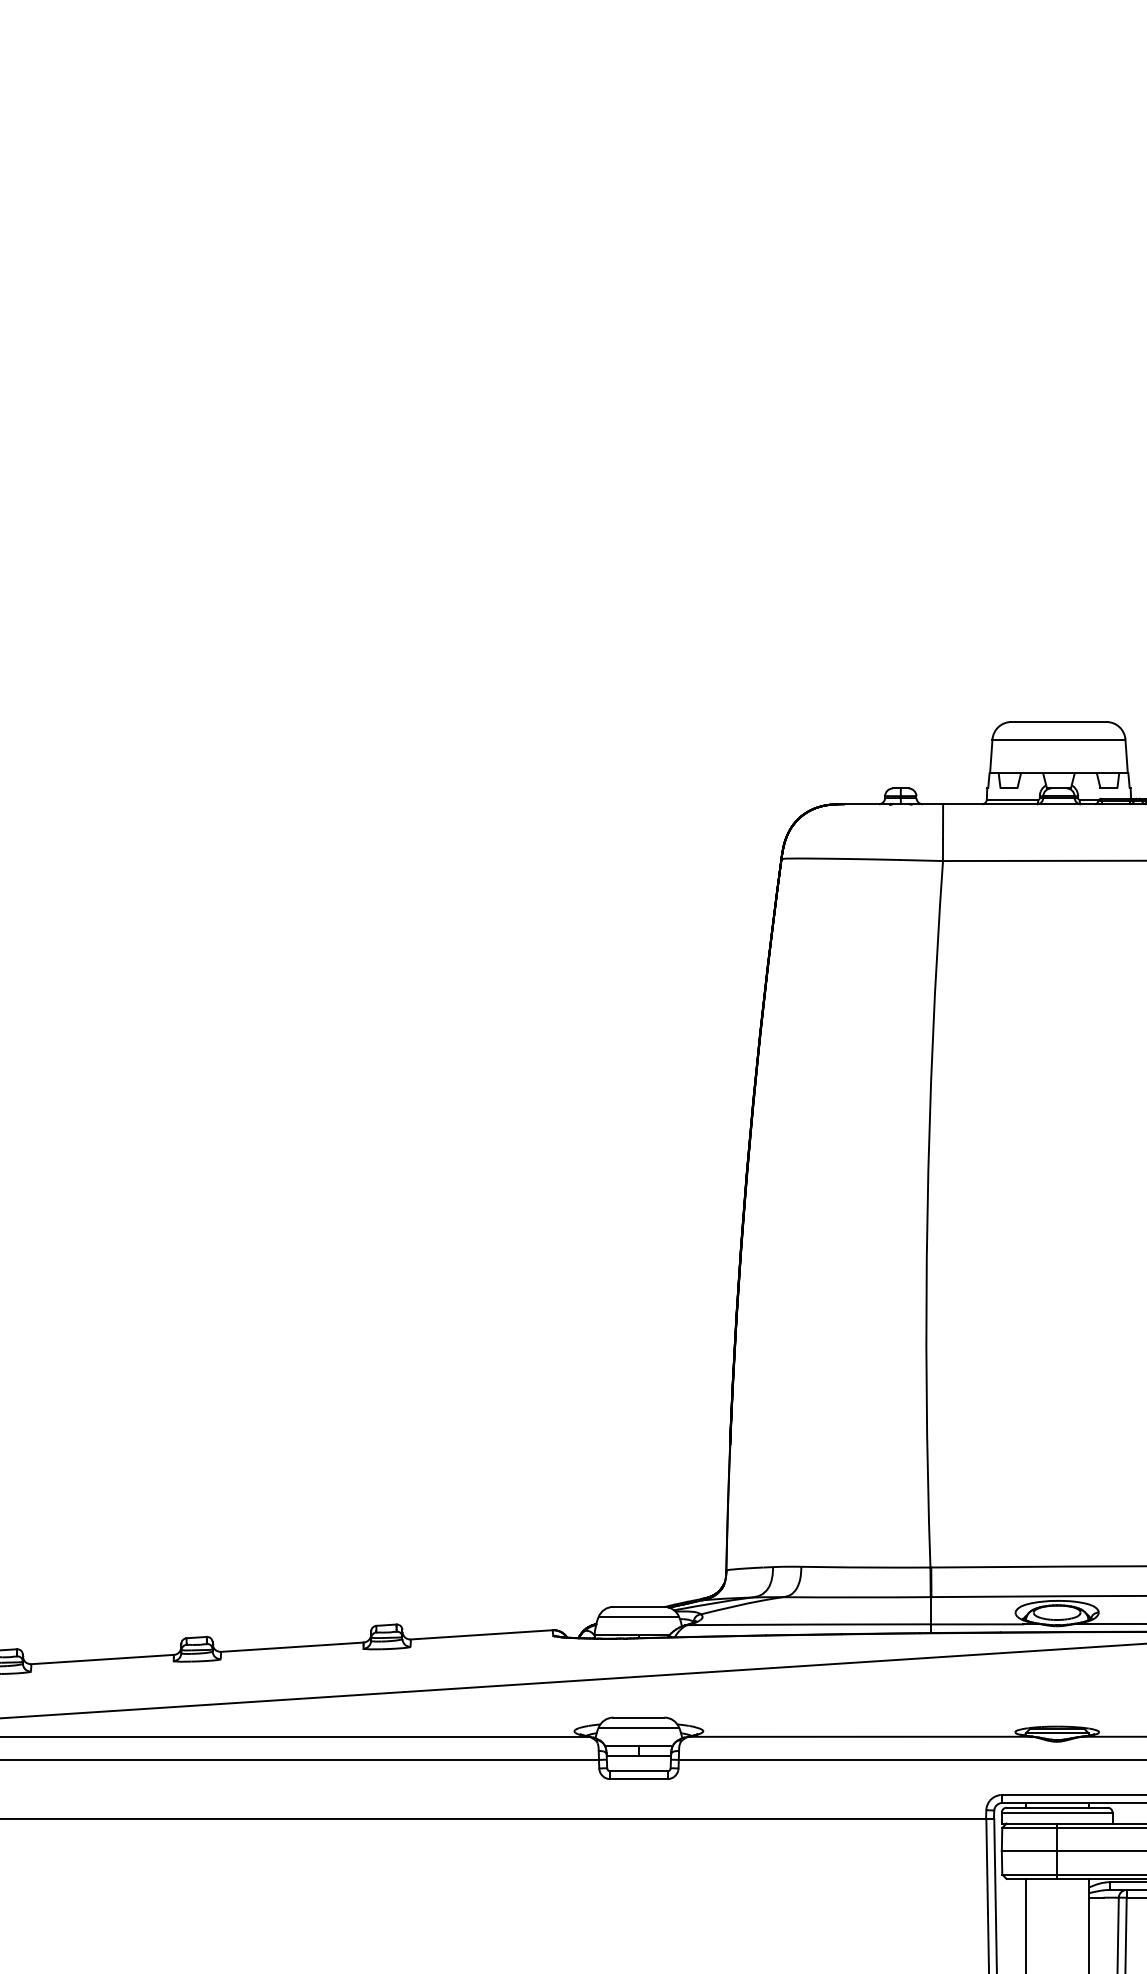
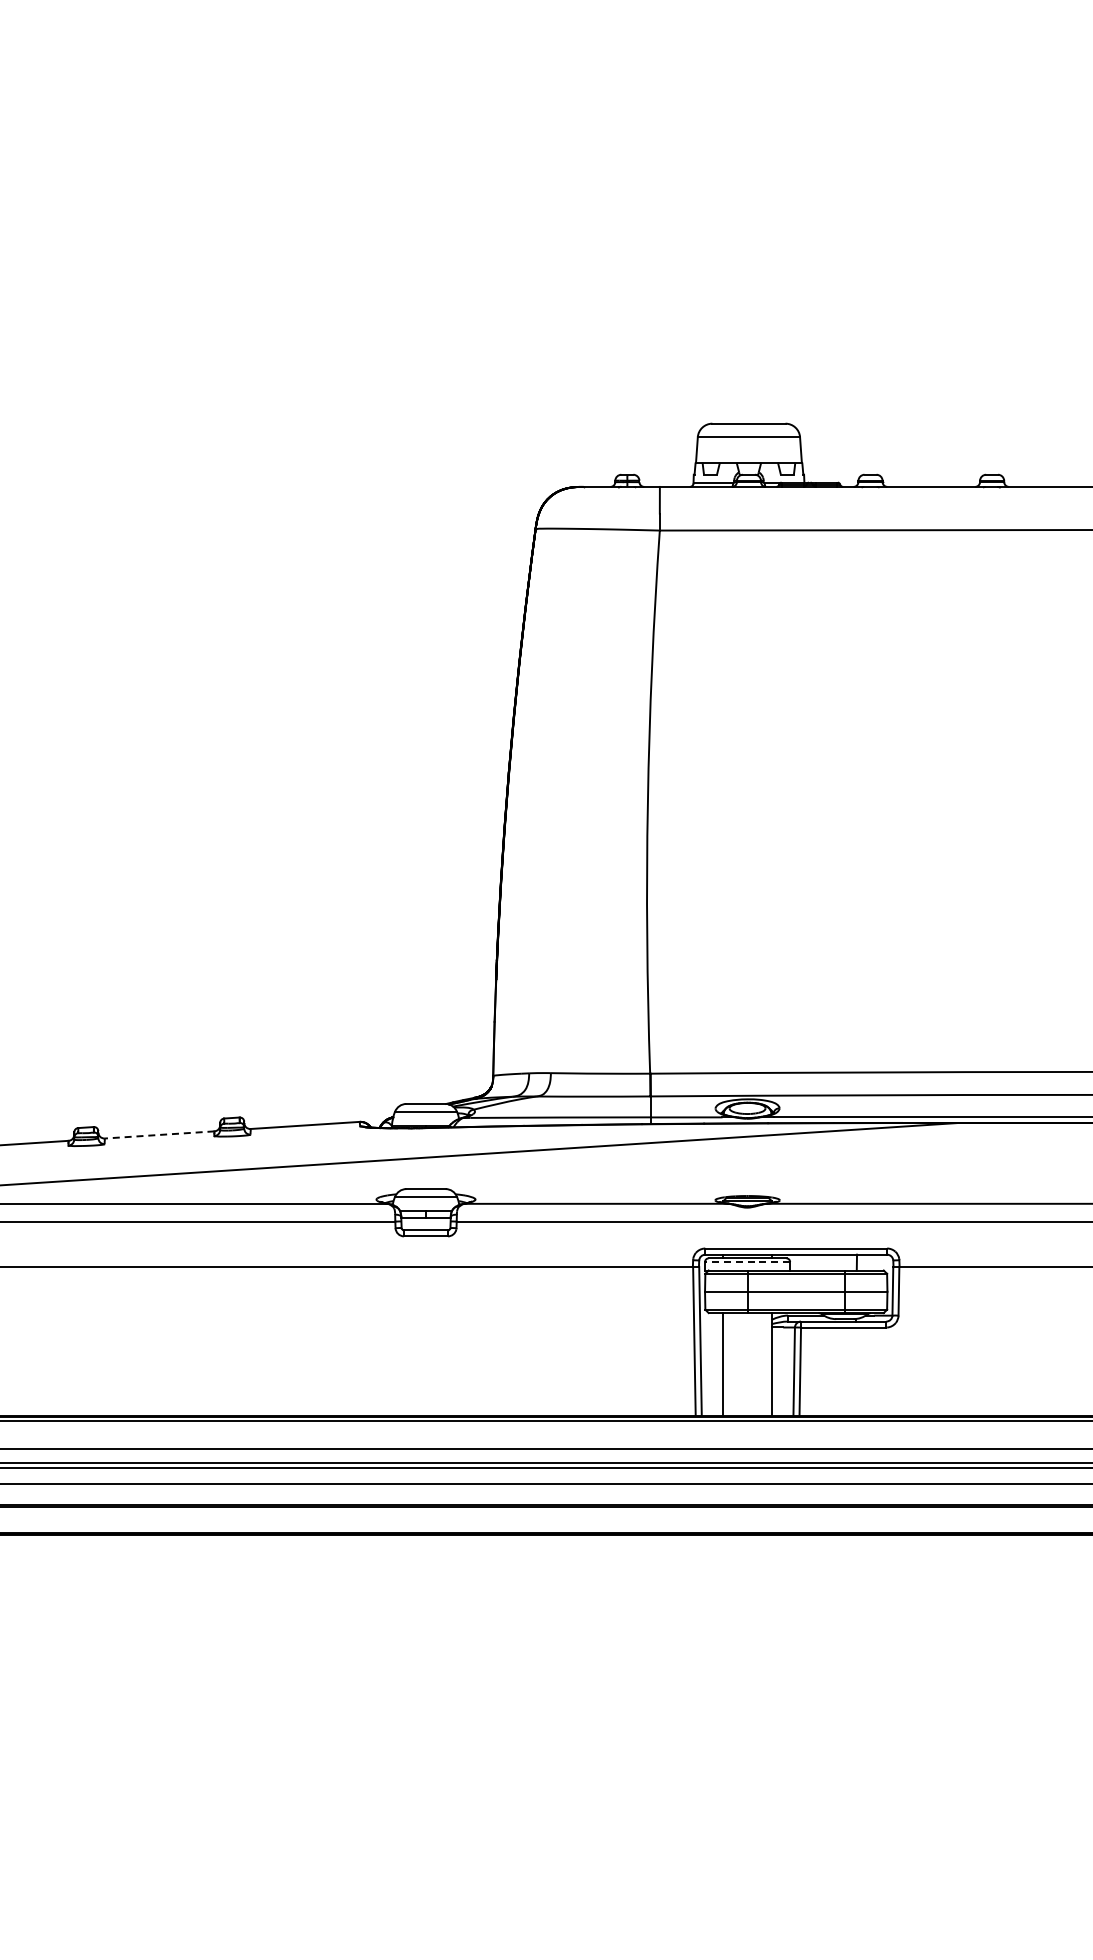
line: (292, 1646) -> (159, 1134), solid -> dashed
line: (1057, 1813) -> (747, 1262), solid -> dashed

